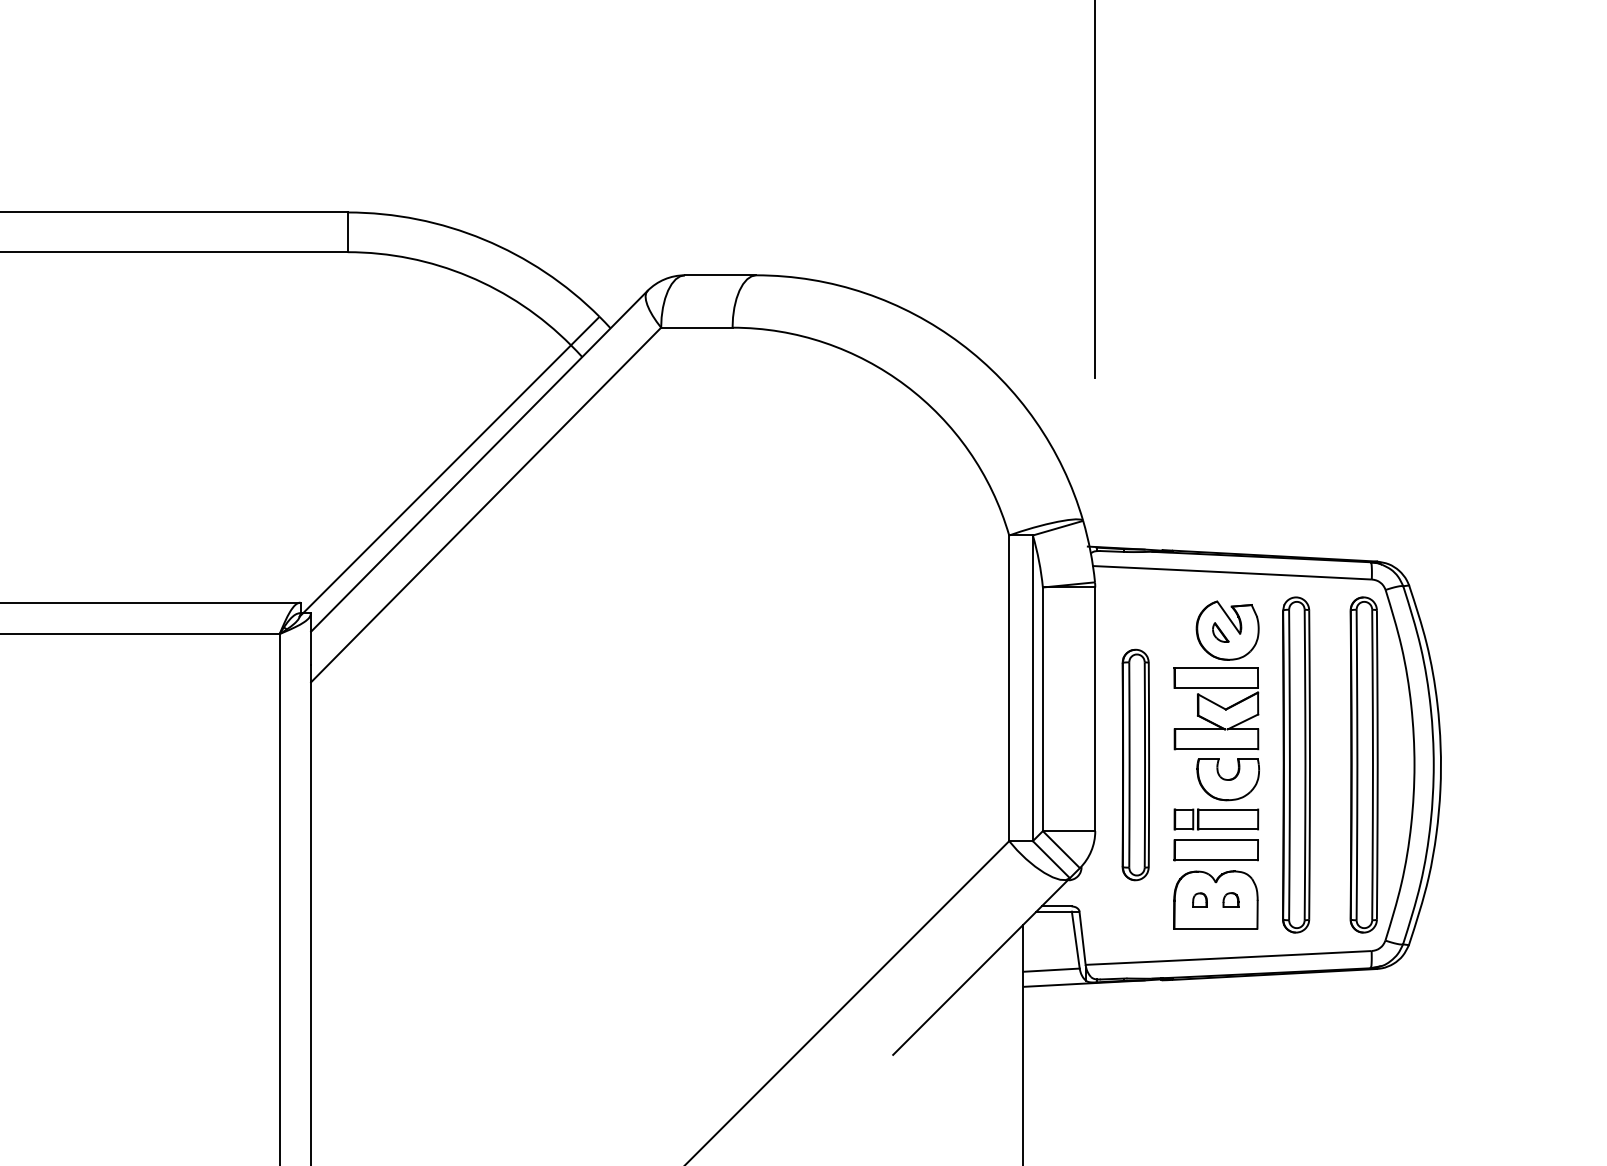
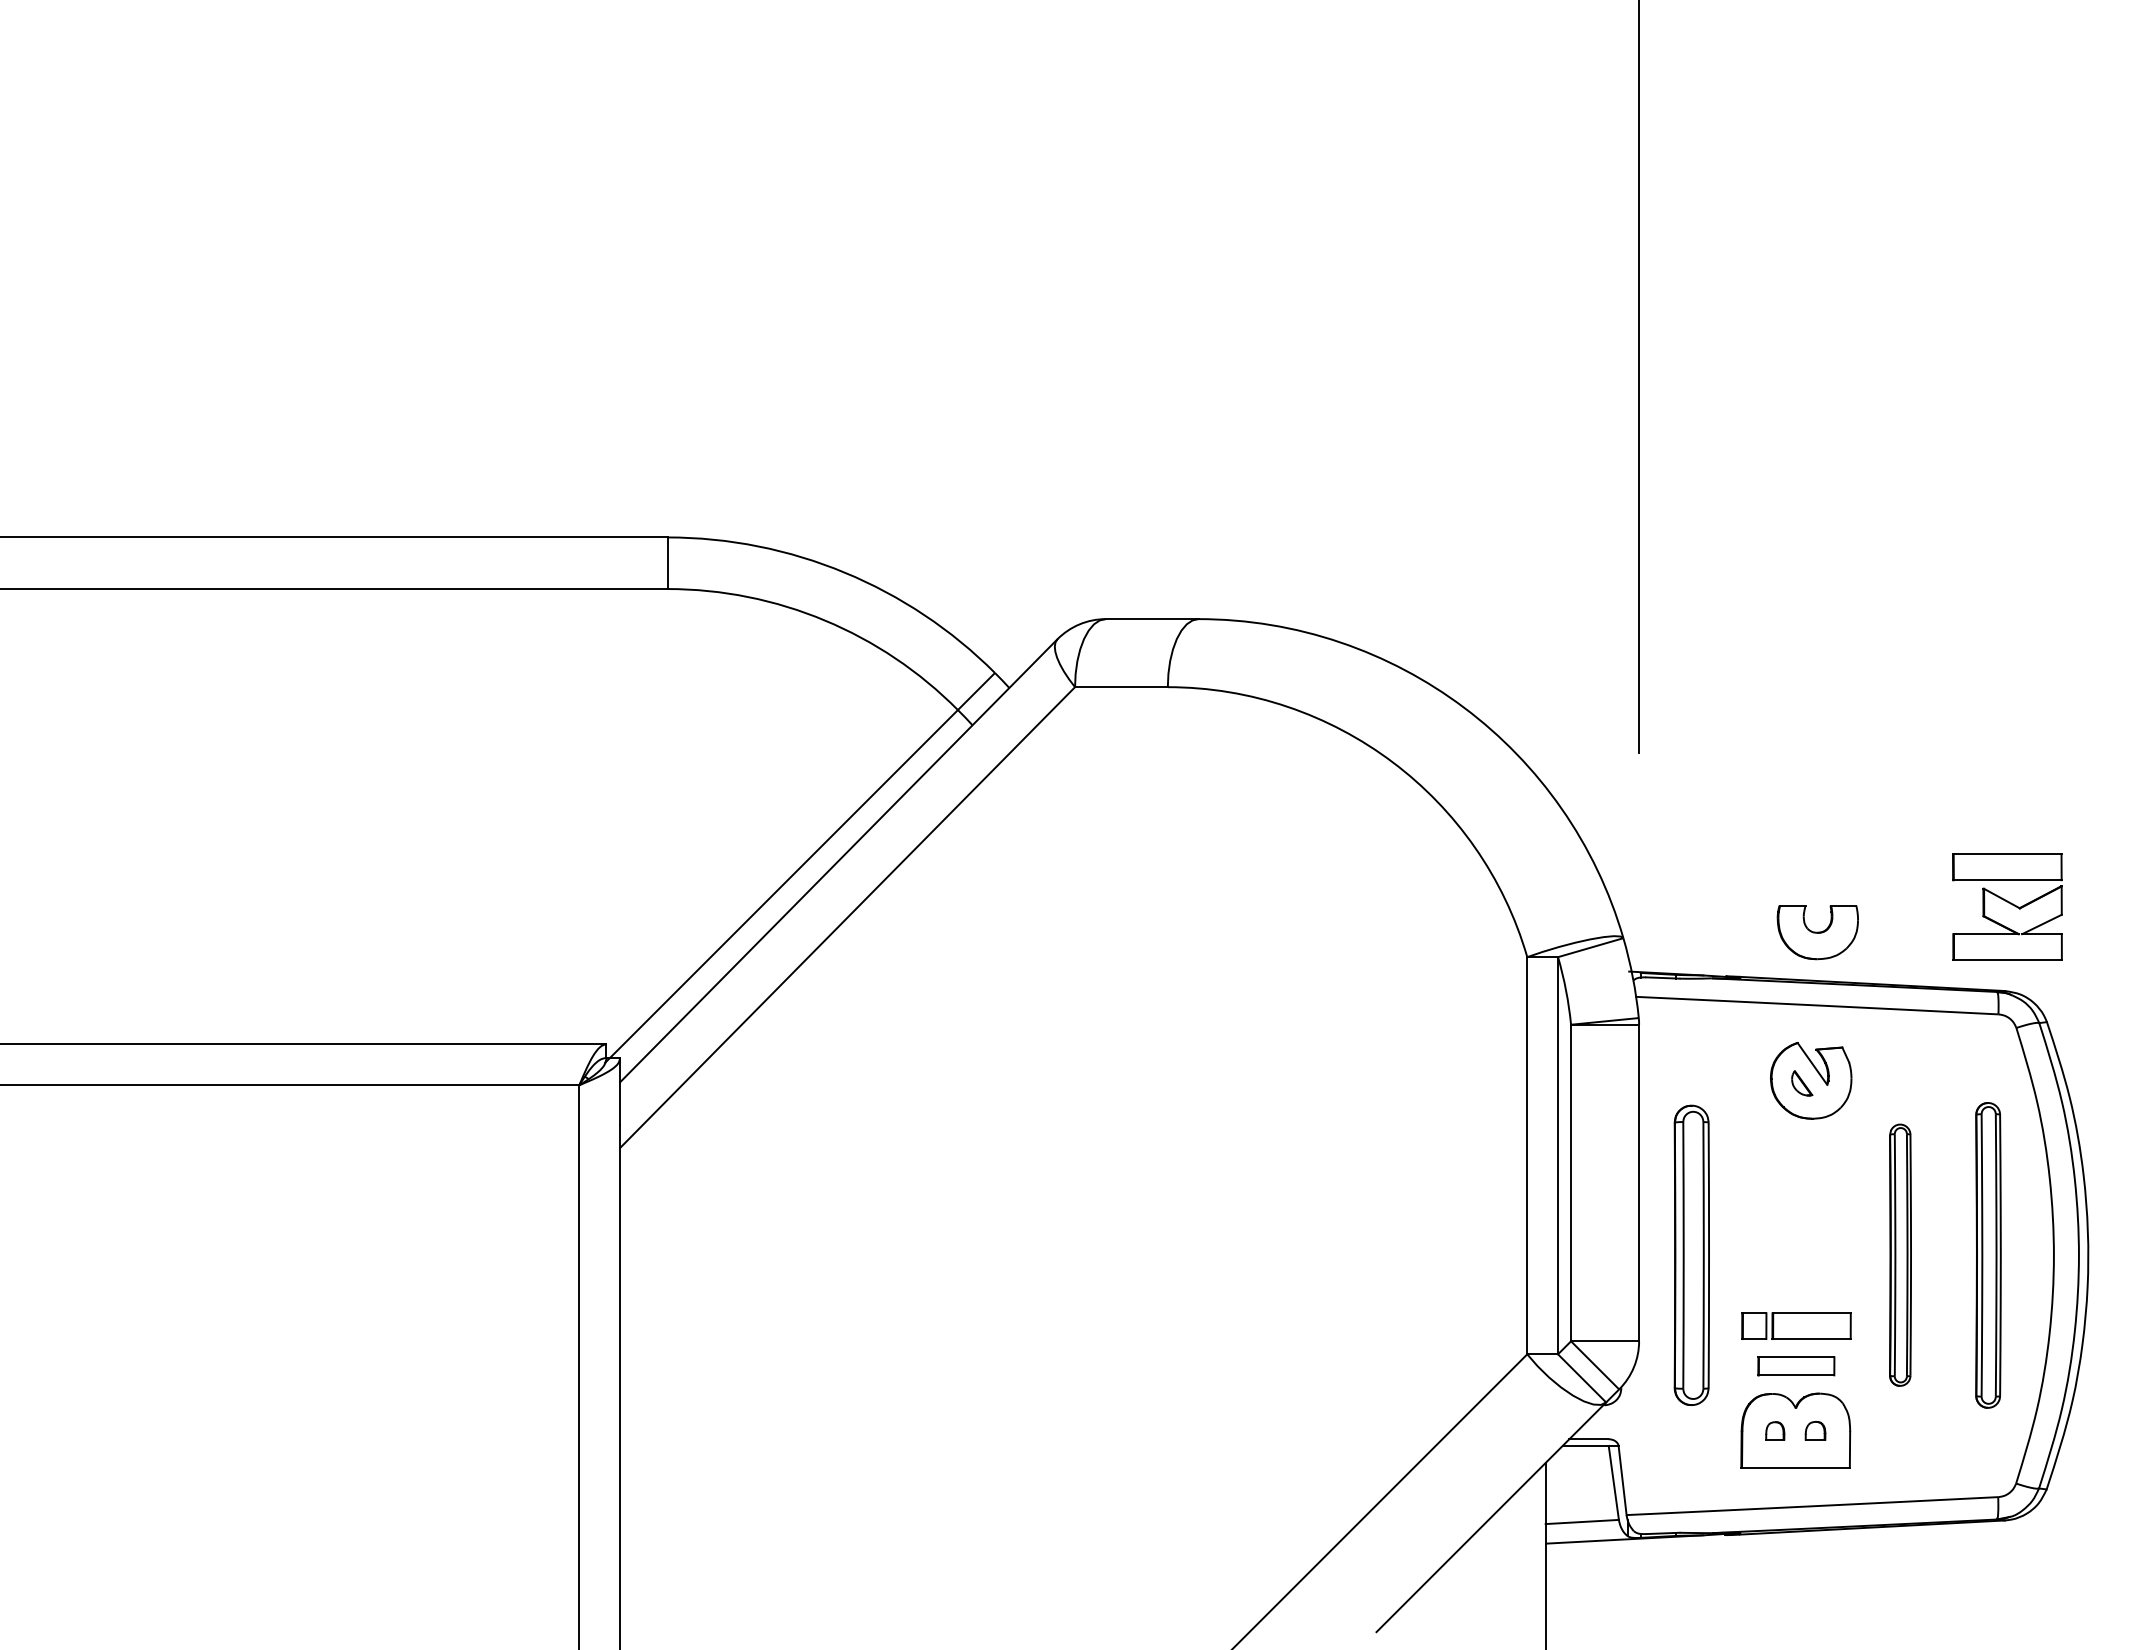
part: (1216, 708) -> (2007, 906), moved
part: (1296, 764) -> (1900, 1254), size x0.6
part: (1364, 765) -> (1988, 1255), size x0.7
part: (1227, 779) -> (1817, 932), moved
part: (1216, 850) -> (1796, 1366), size x0.7

